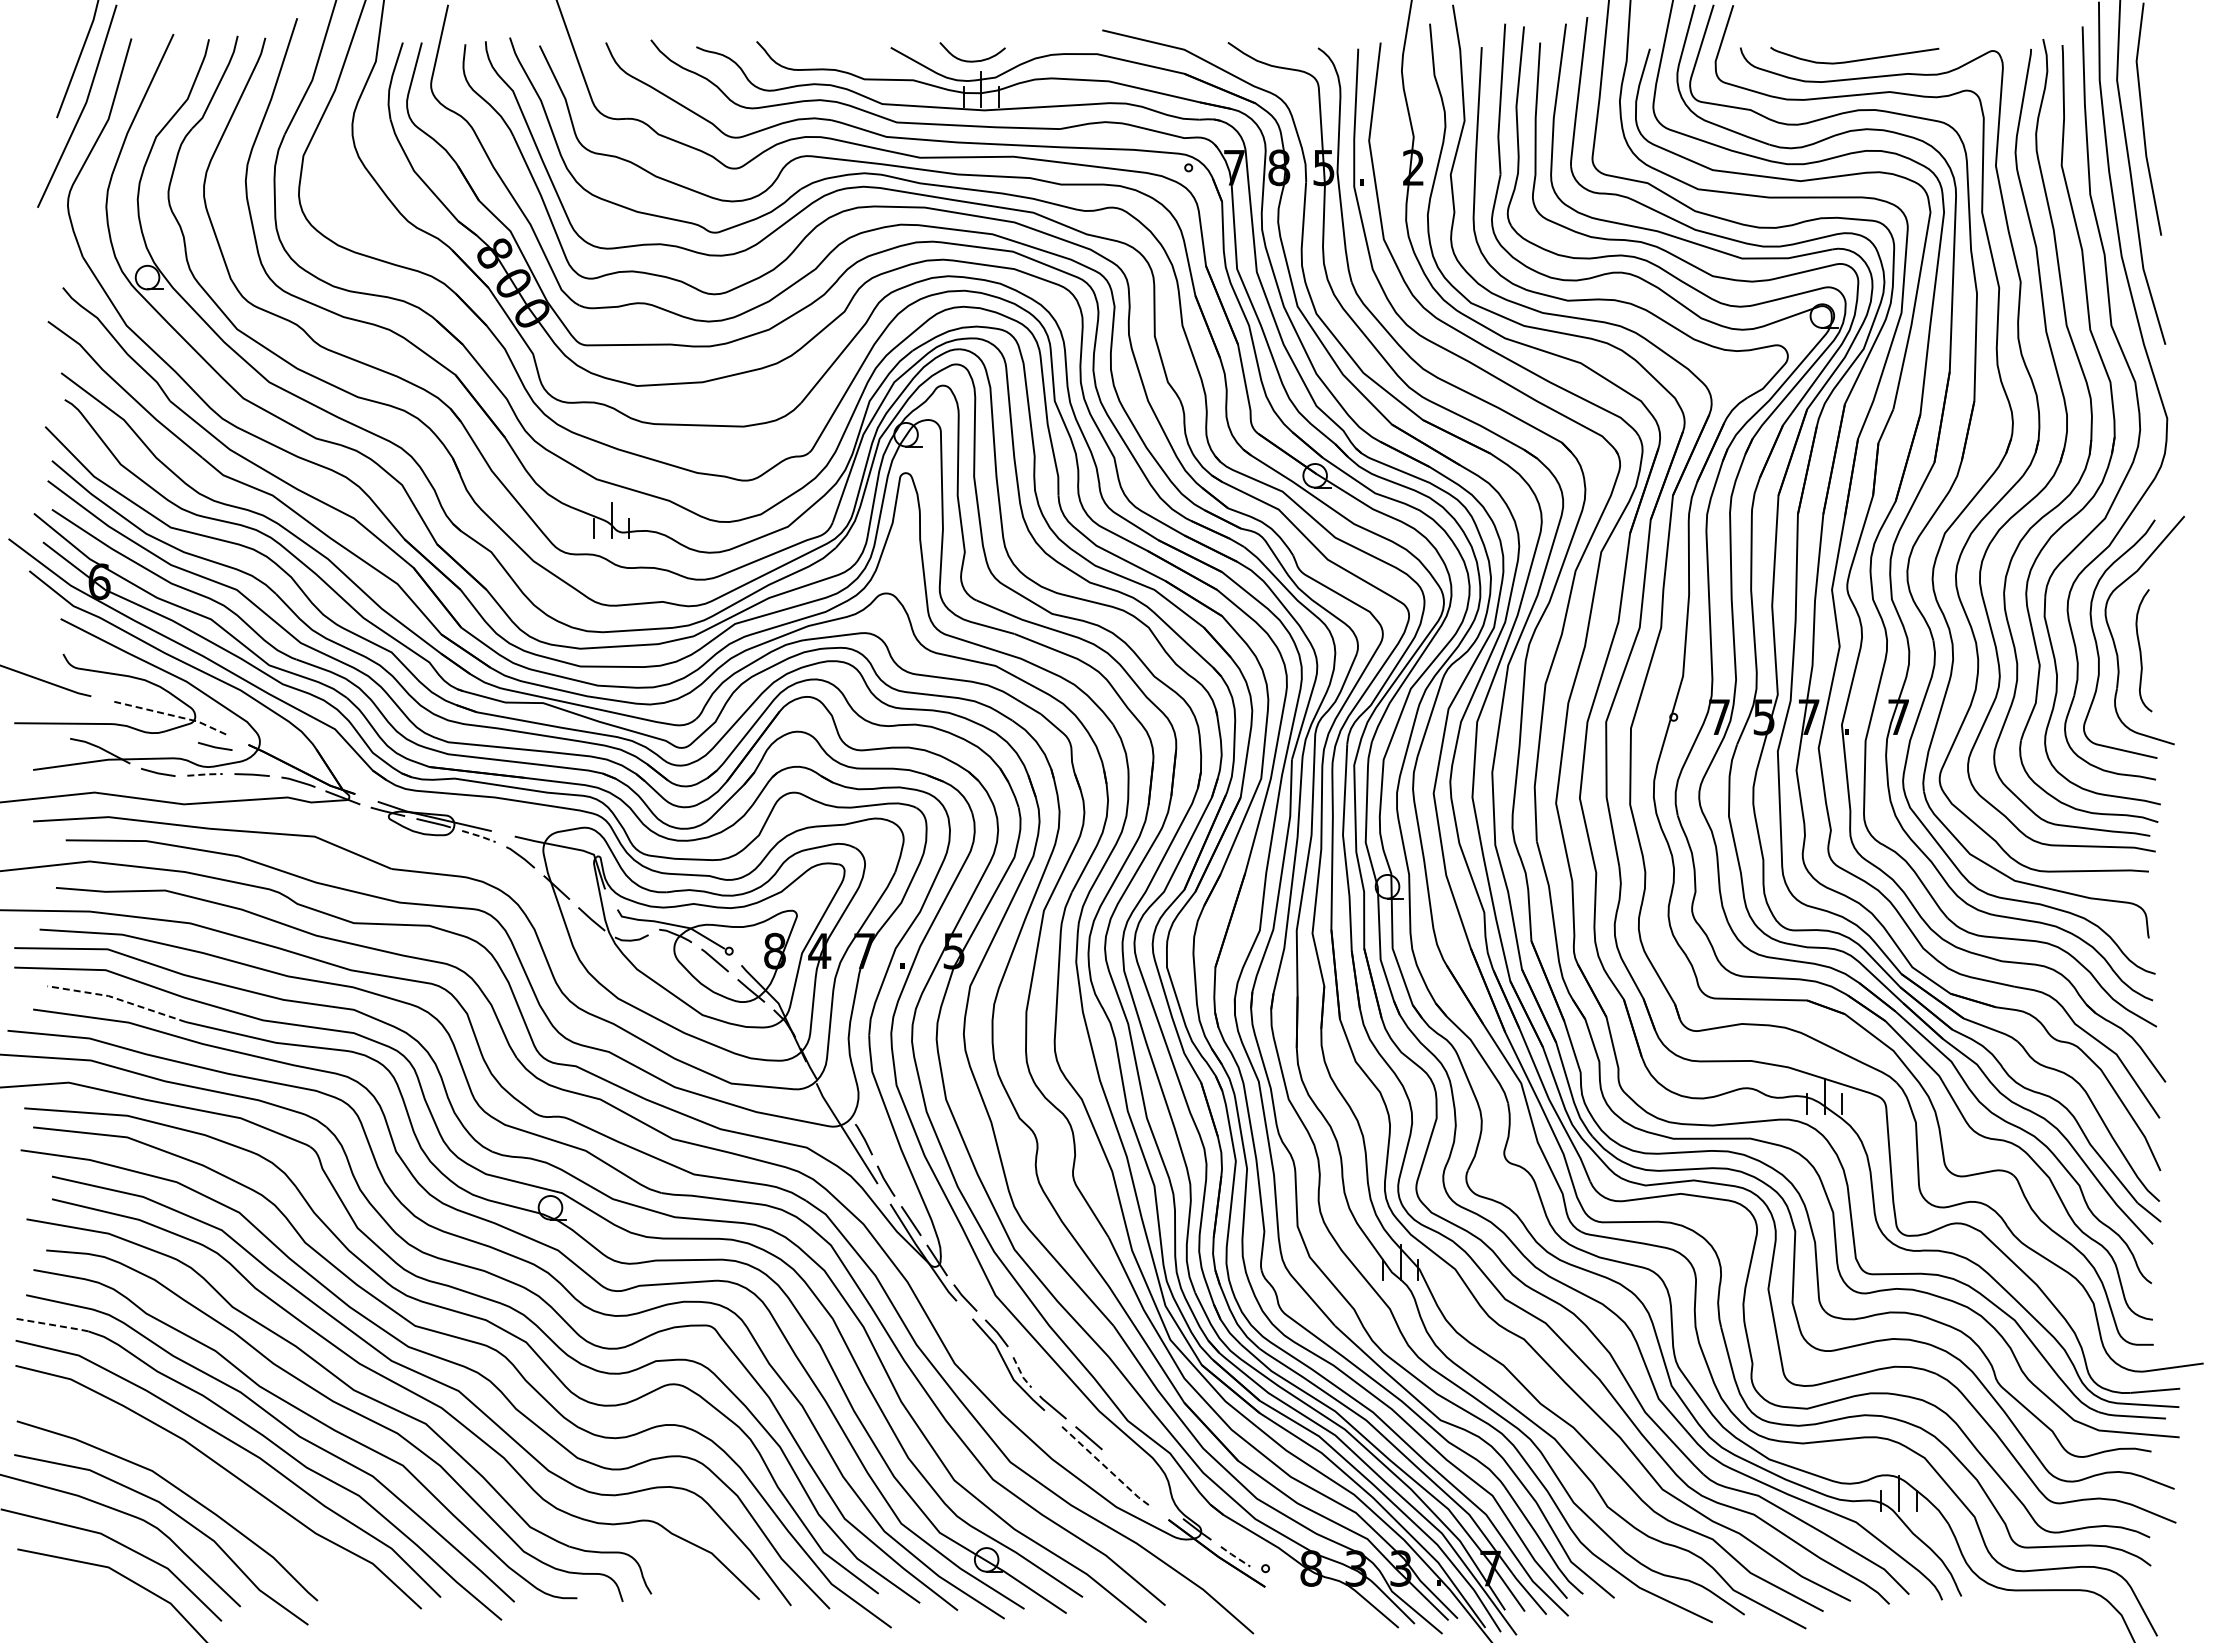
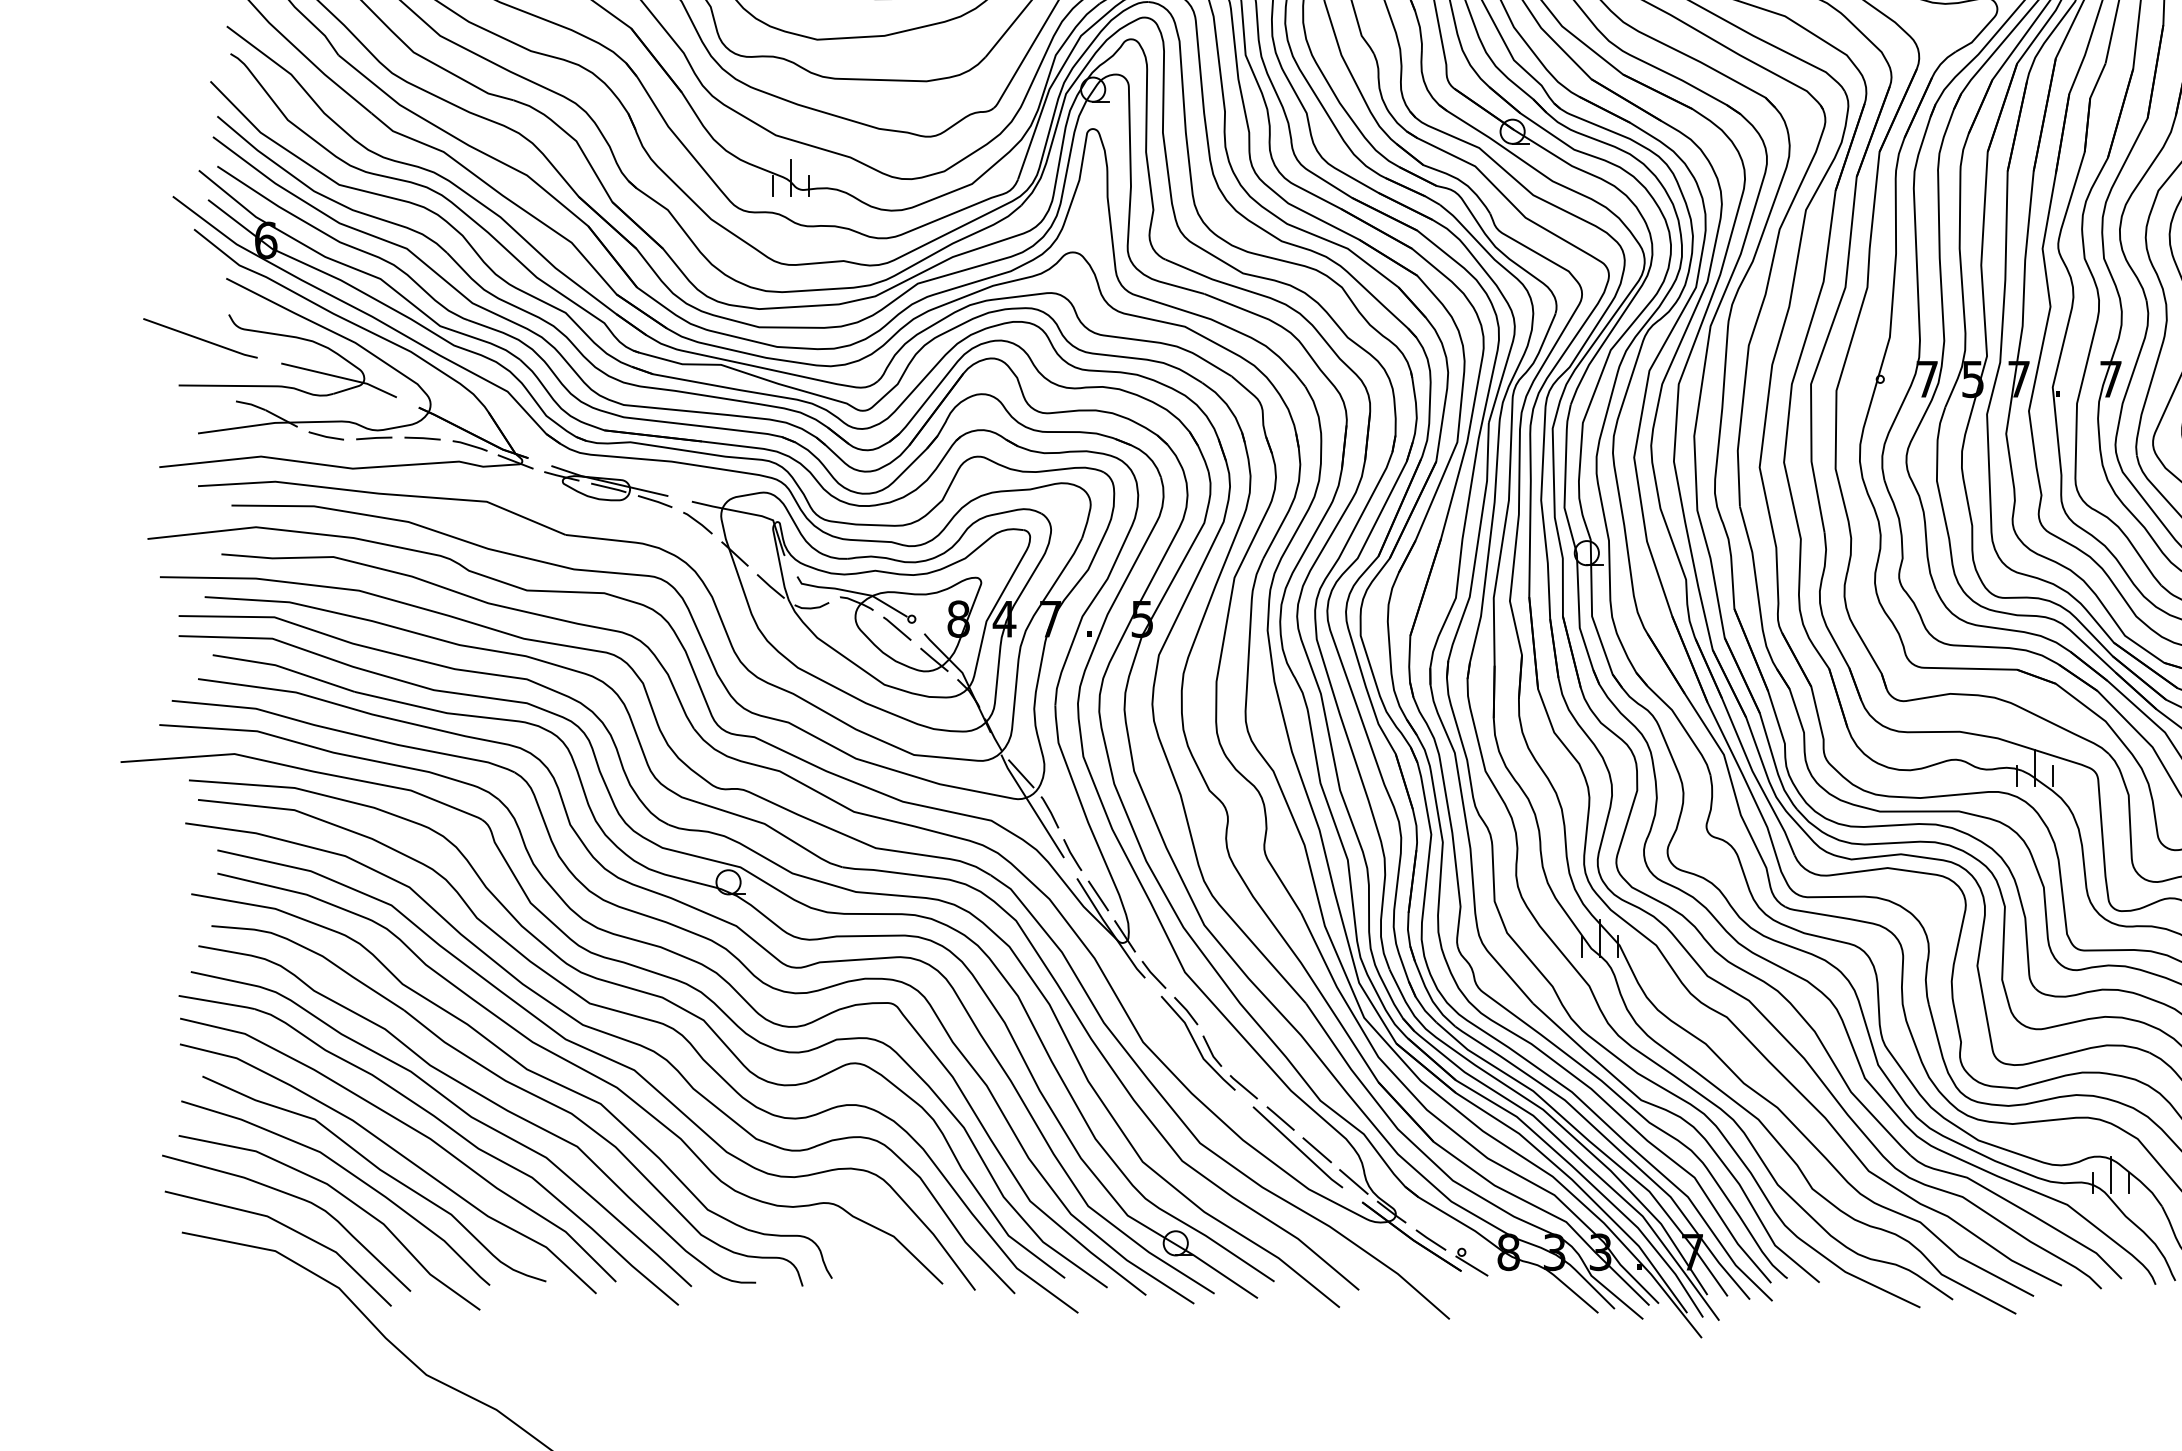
line: (172, 715) -> (340, 377), dashed -> solid
line: (215, 746) -> (385, 409), removed
line: (206, 774) -> (375, 438), dashed -> solid
line: (480, 836) -> (656, 501), dashed -> solid
line: (117, 998) -> (284, 667), dashed -> solid
line: (835, 1101) -> (1020, 773), added
line: (51, 1324) -> (216, 1002), dashed -> solid
line: (1021, 1374) -> (1211, 1053), dashed -> solid
line: (1105, 1467) -> (1297, 1148), dashed -> solid
line: (1124, 1468) -> (1317, 1149), added
curve: (209, 1488) -> (378, 1170), added
line: (1159, 1499) -> (1353, 1181), added
line: (1234, 1556) -> (1429, 1239), dashed -> solid
line: (1275, 1581) -> (1471, 1265), added

